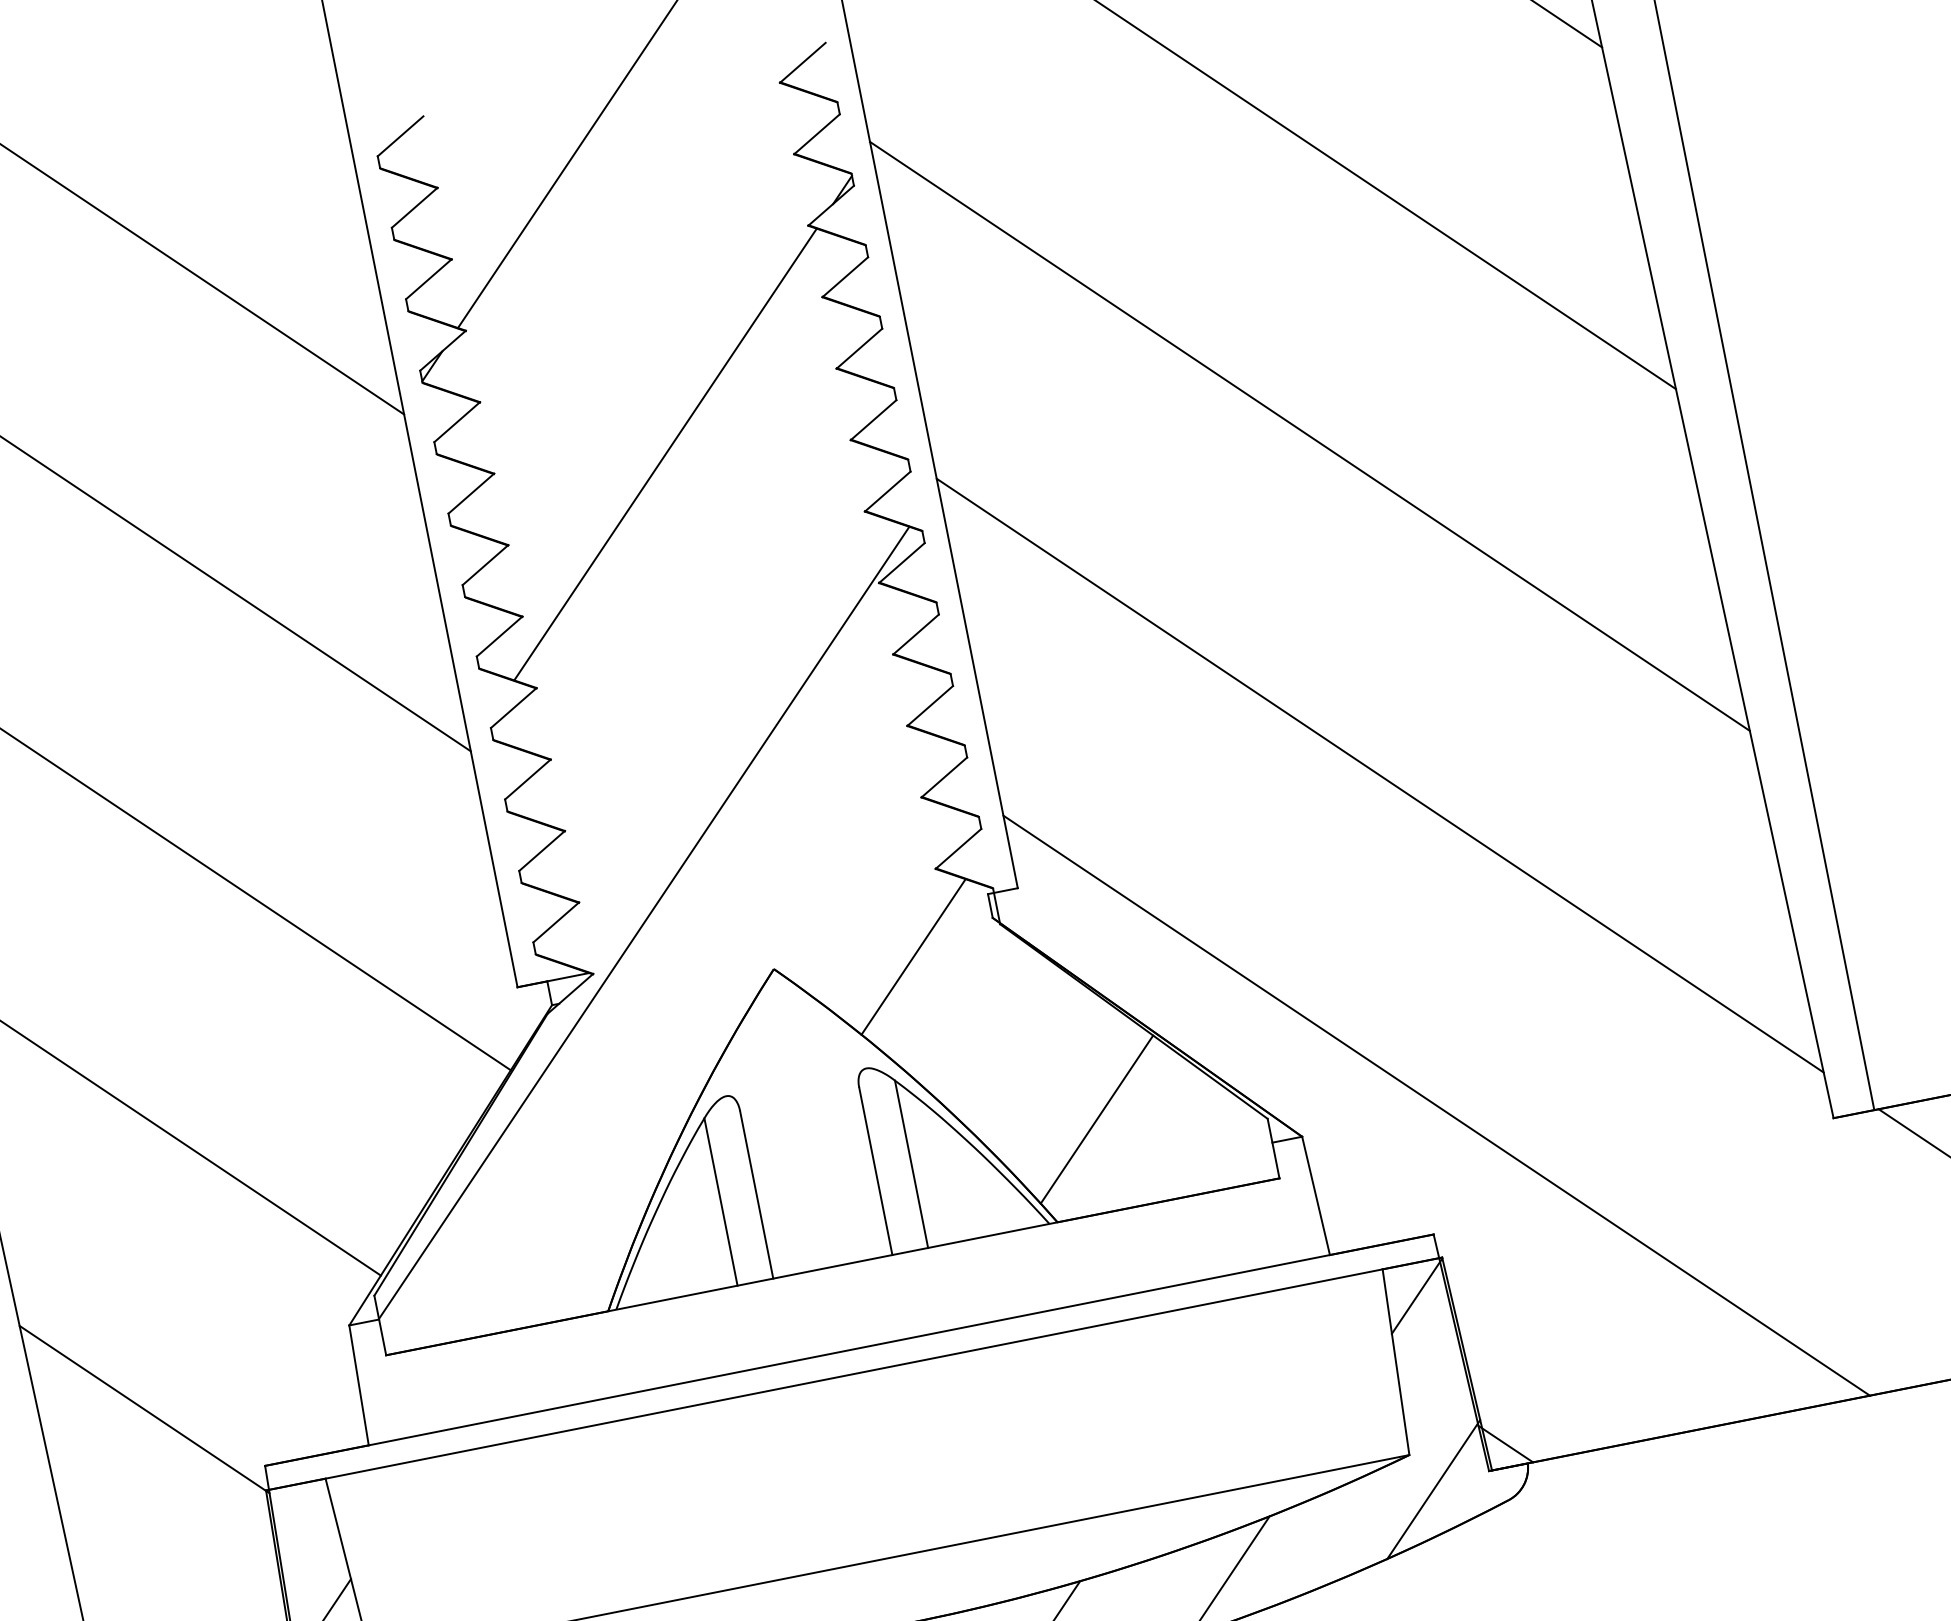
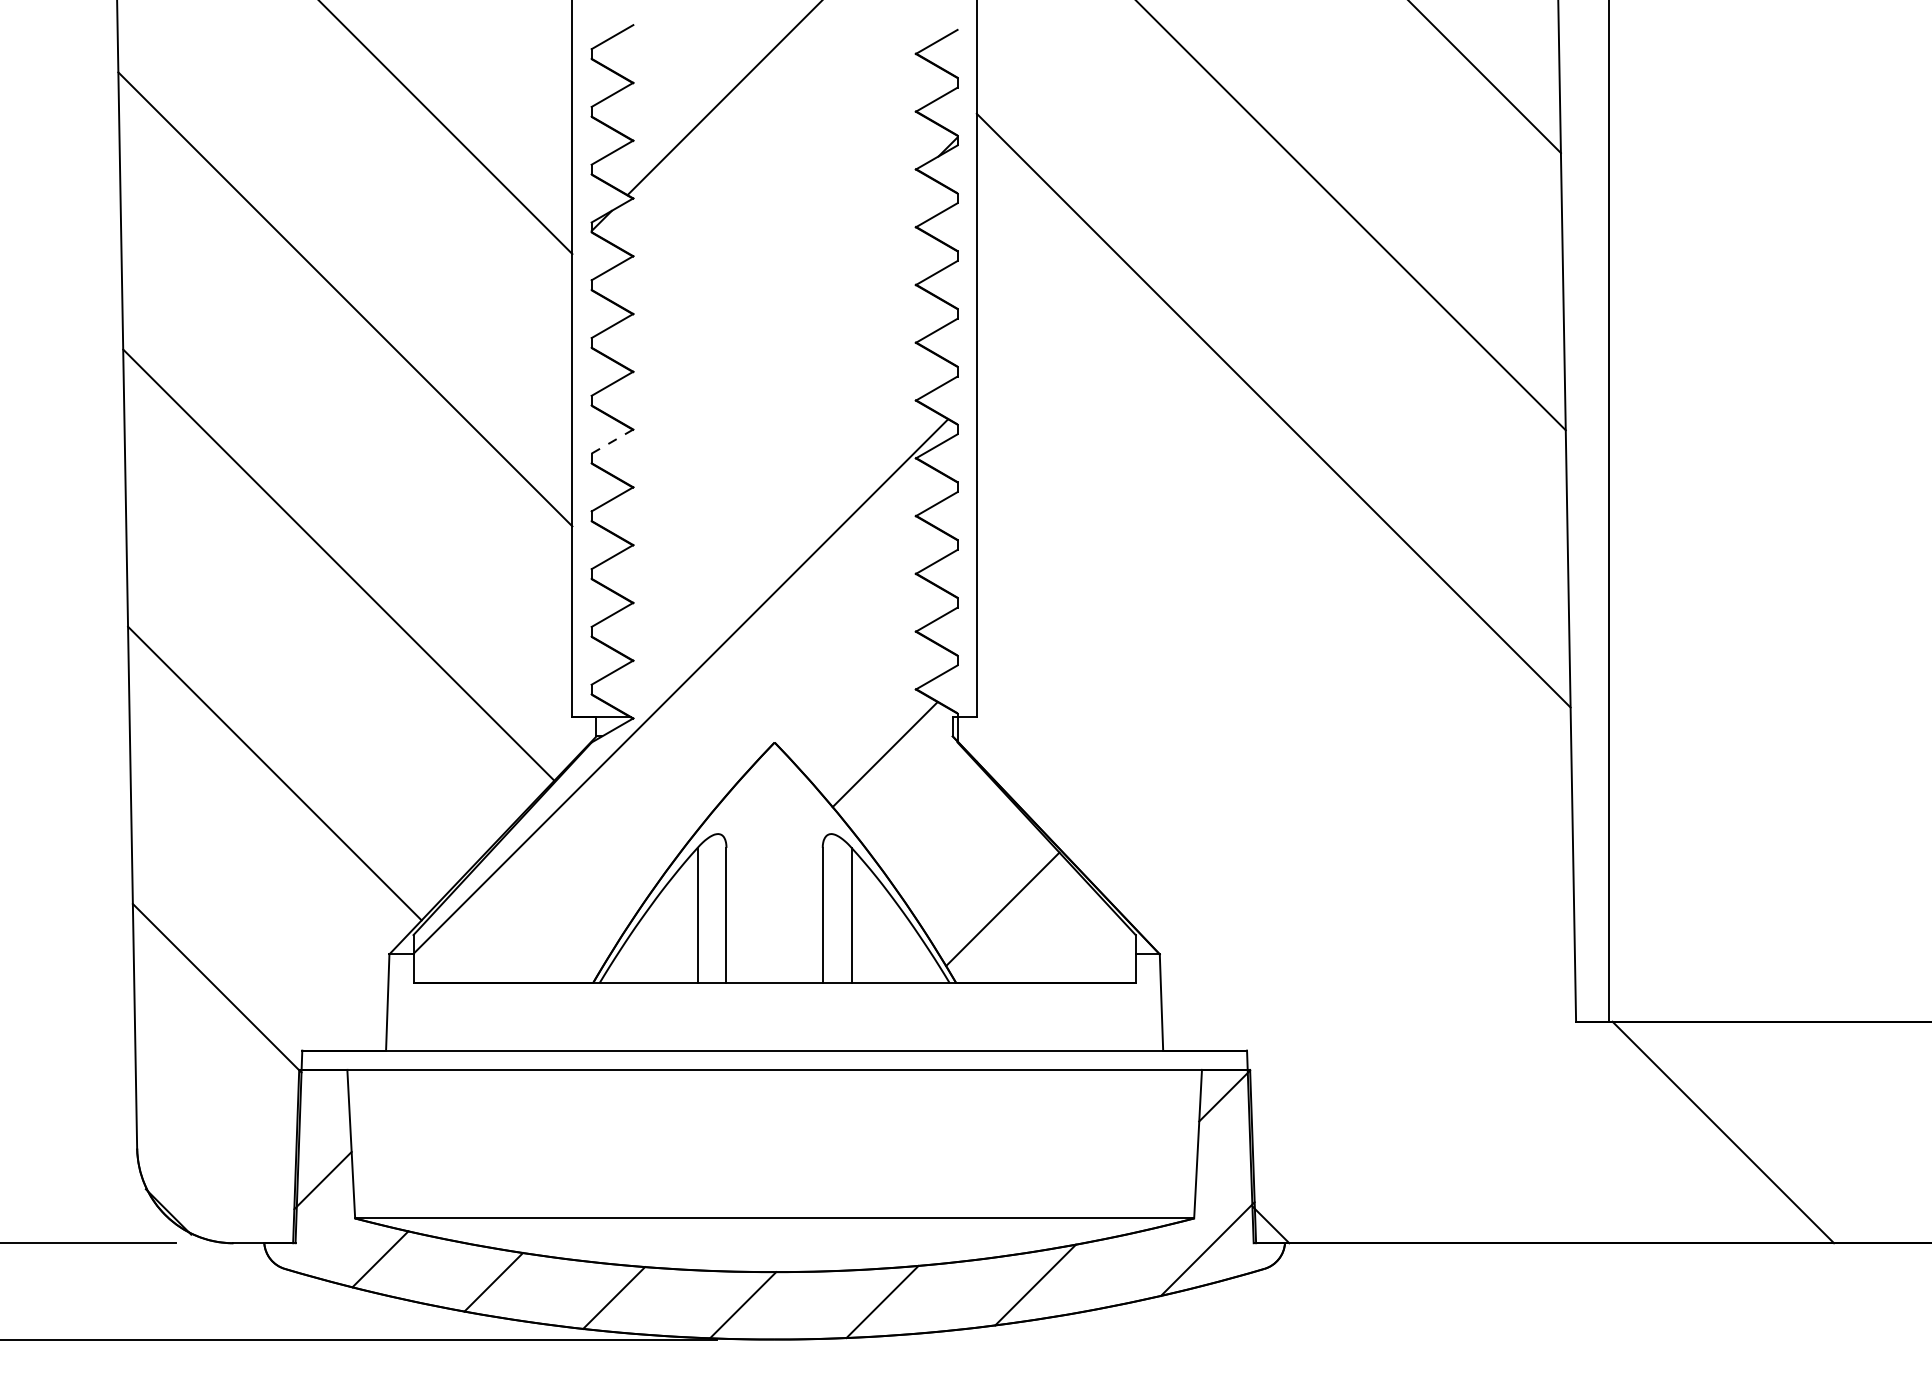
line: (665, 454) -> (769, 325), removed
line: (499, 636) -> (612, 441), solid -> dashed
line: (1379, 775) -> (1275, 685), removed
line: (1435, 1105) -> (1268, 950), removed

